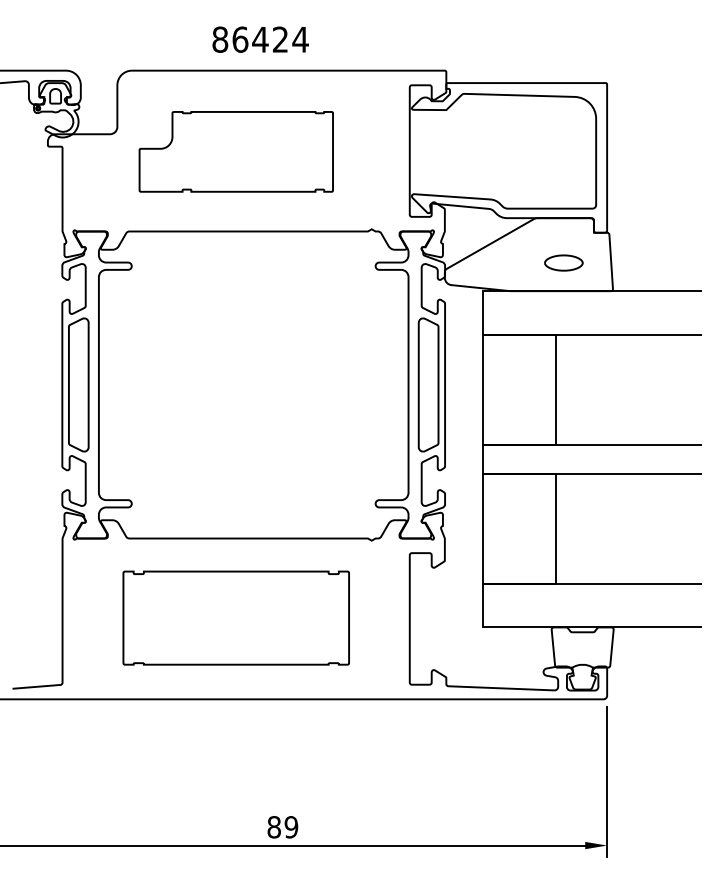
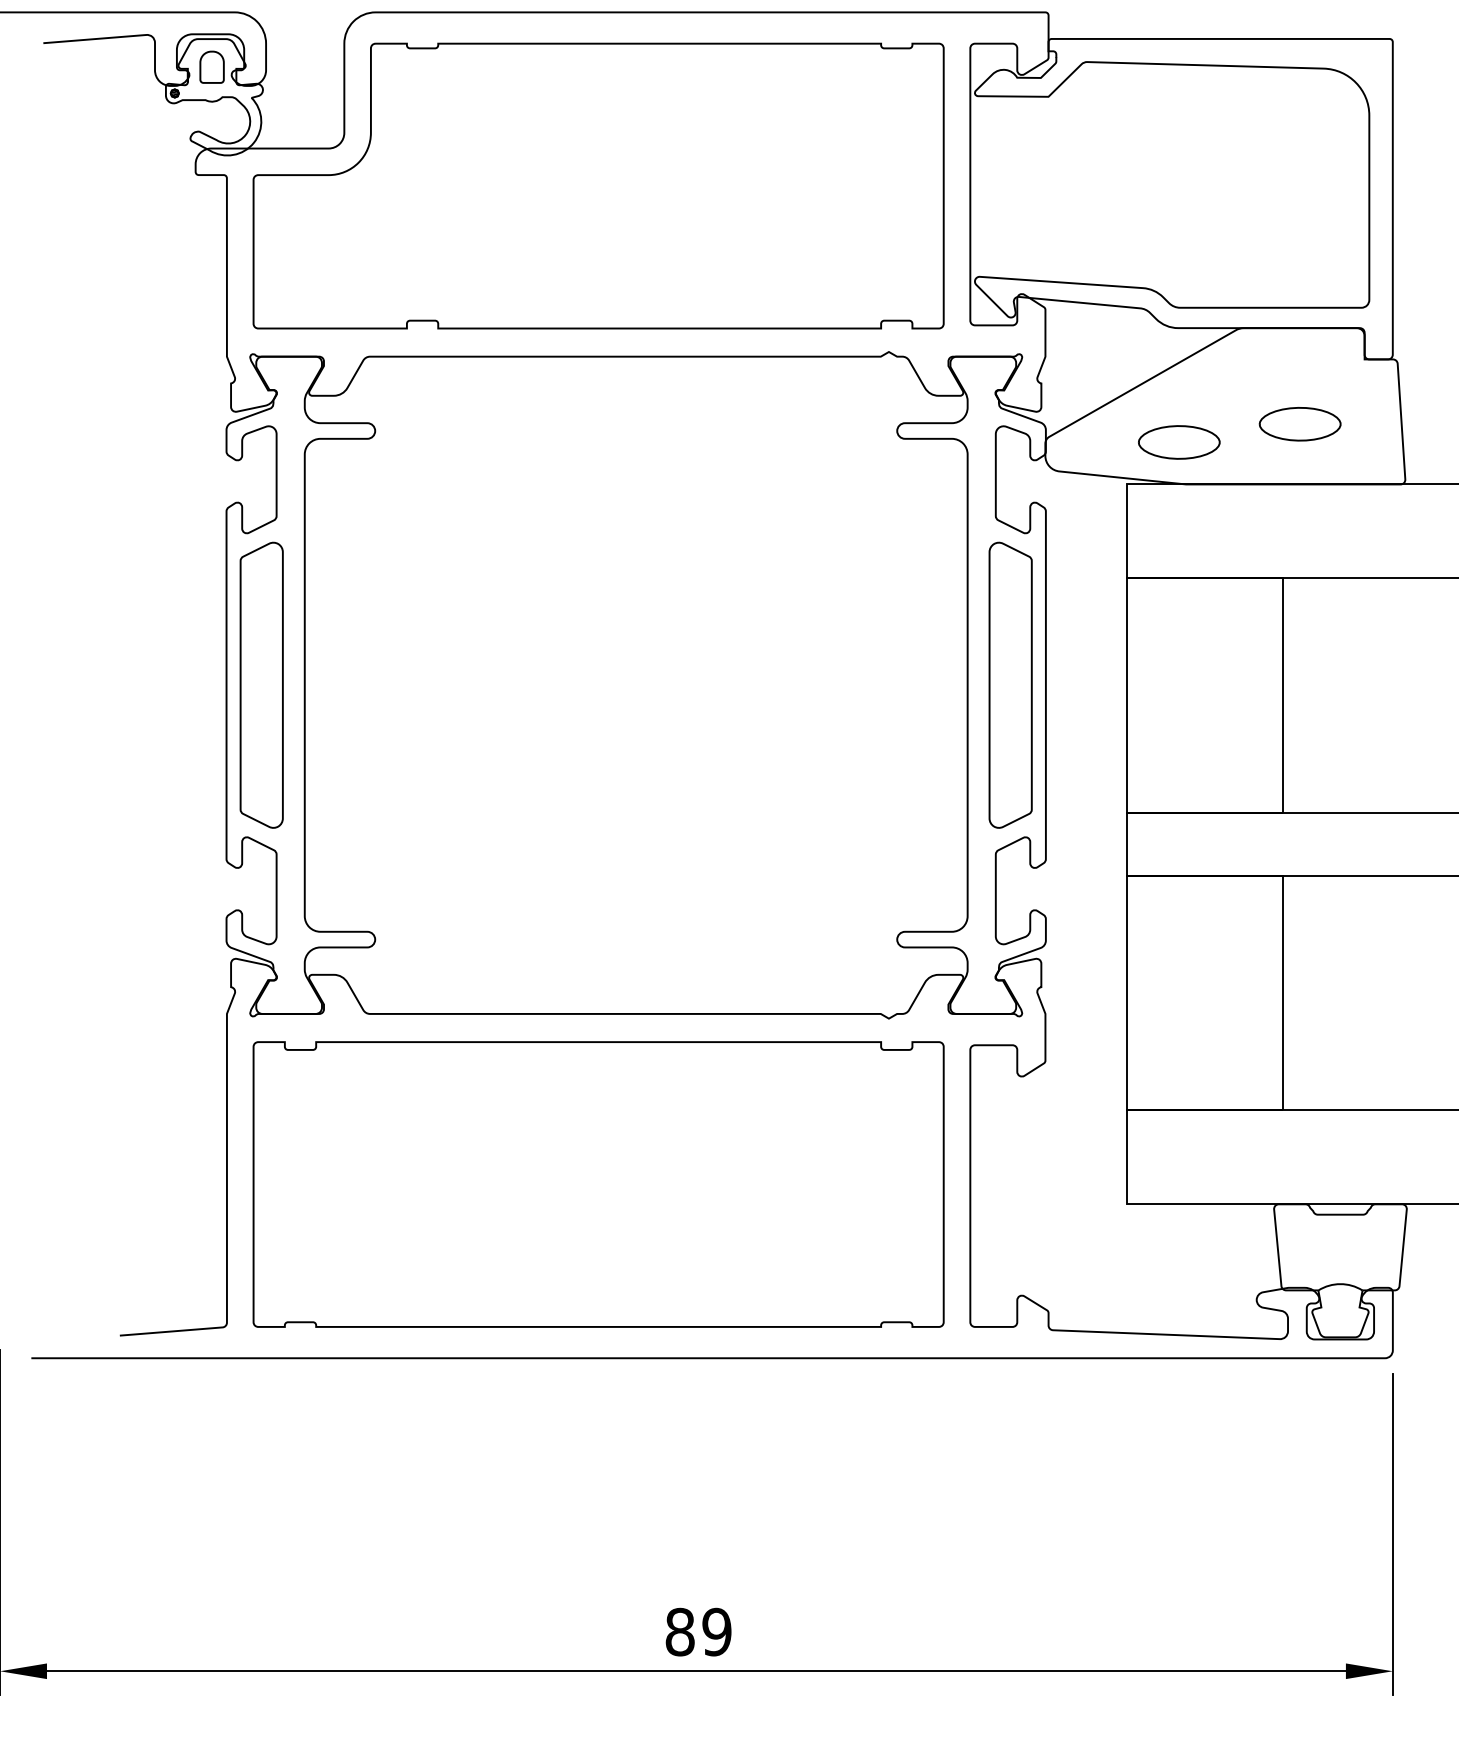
part: (236, 151) -> (599, 185), size x1.67
part: (507, 271) -> (1179, 442), added
part: (236, 617) -> (599, 1183), size x1.43

